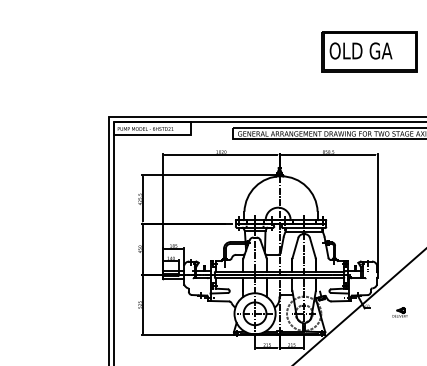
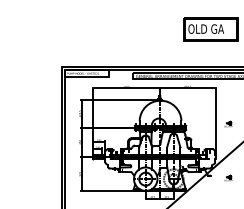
part: (400, 216) -> (228, 123), added

